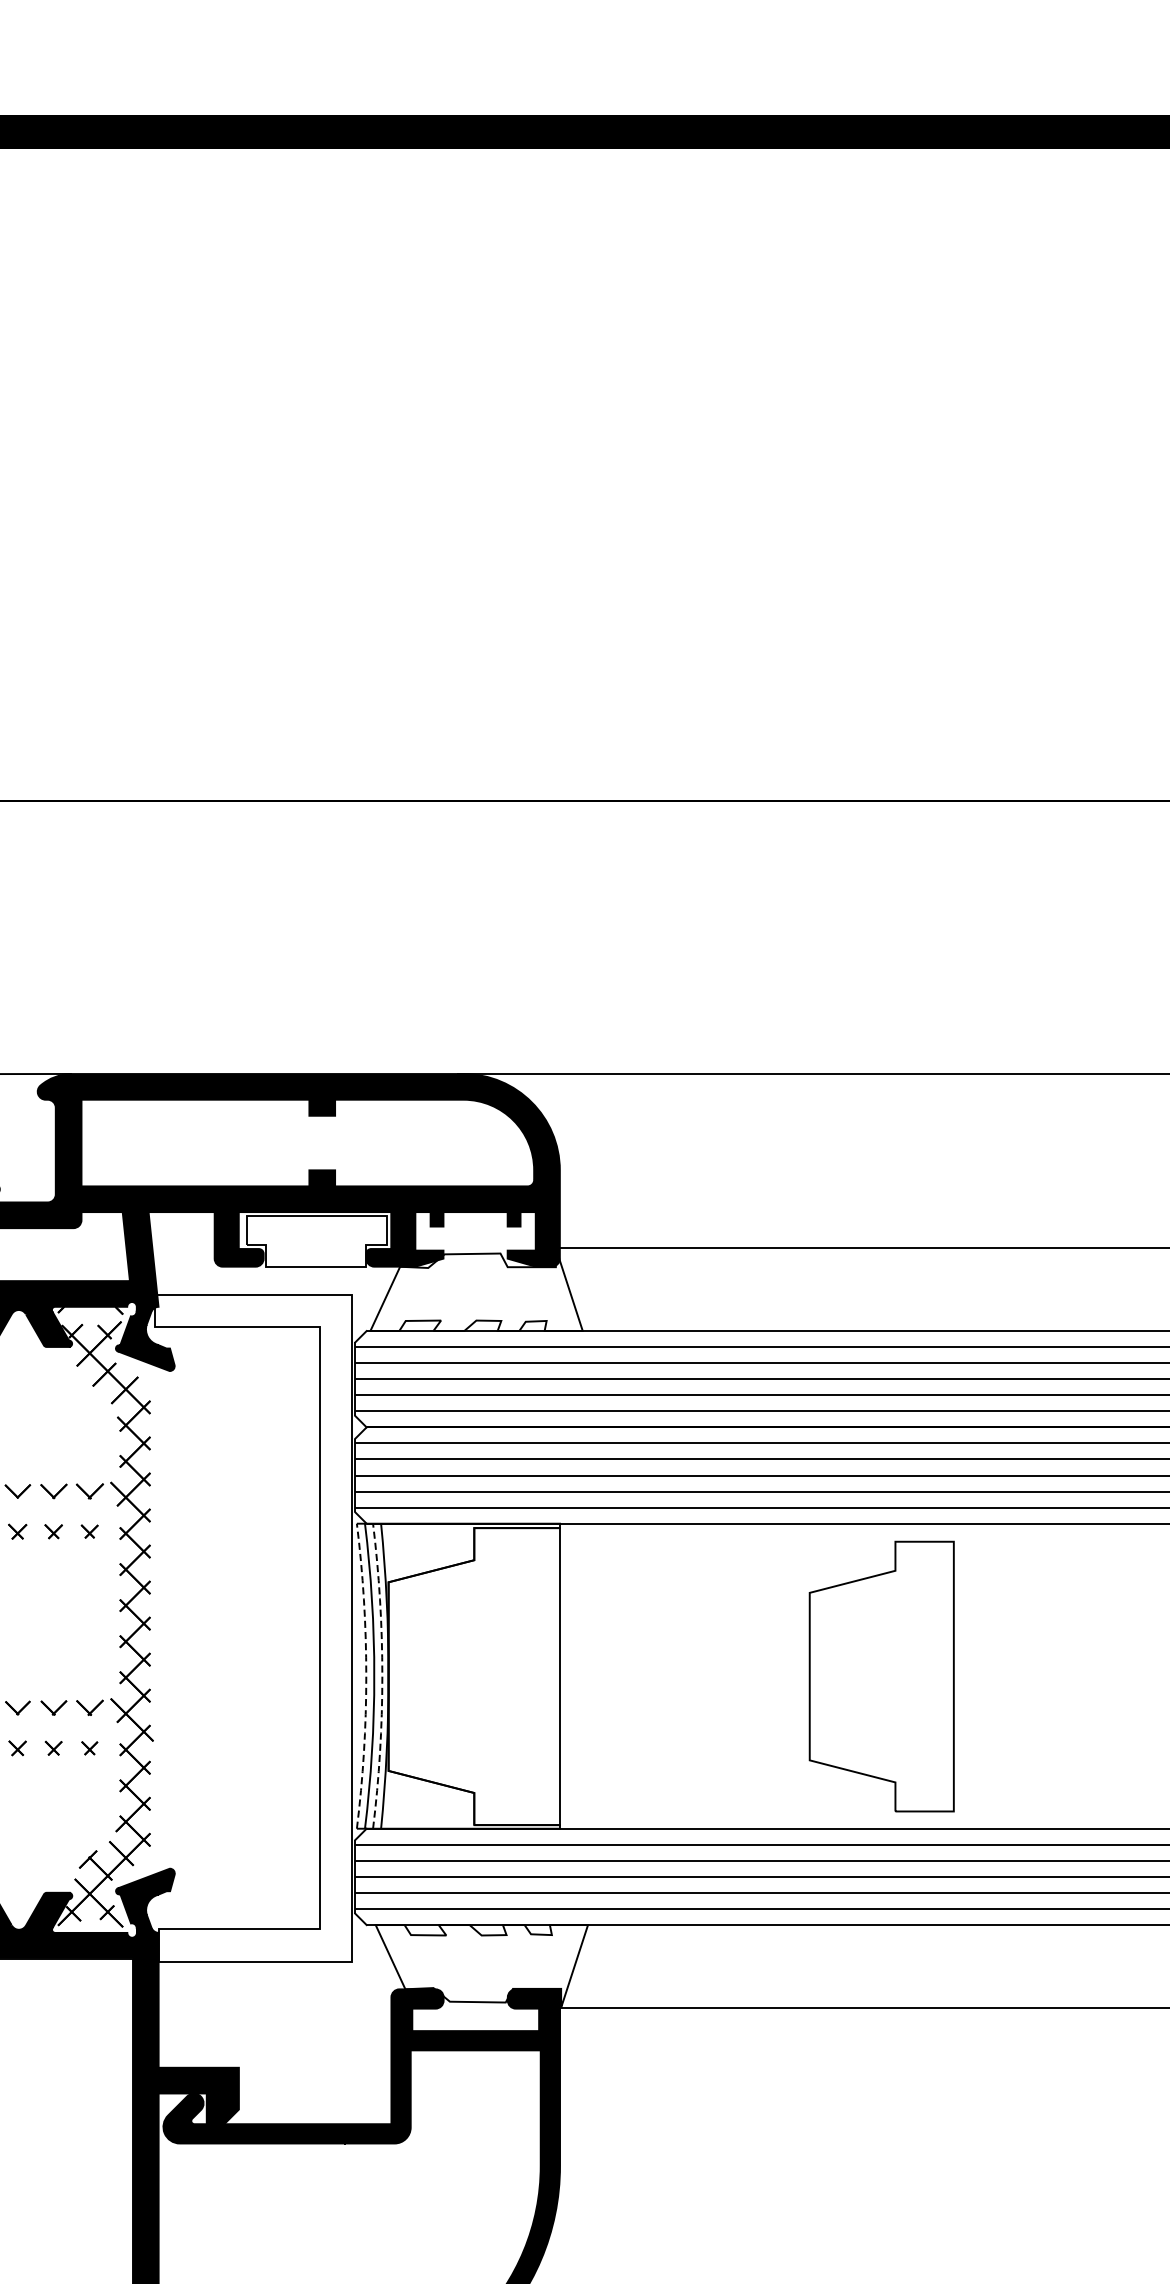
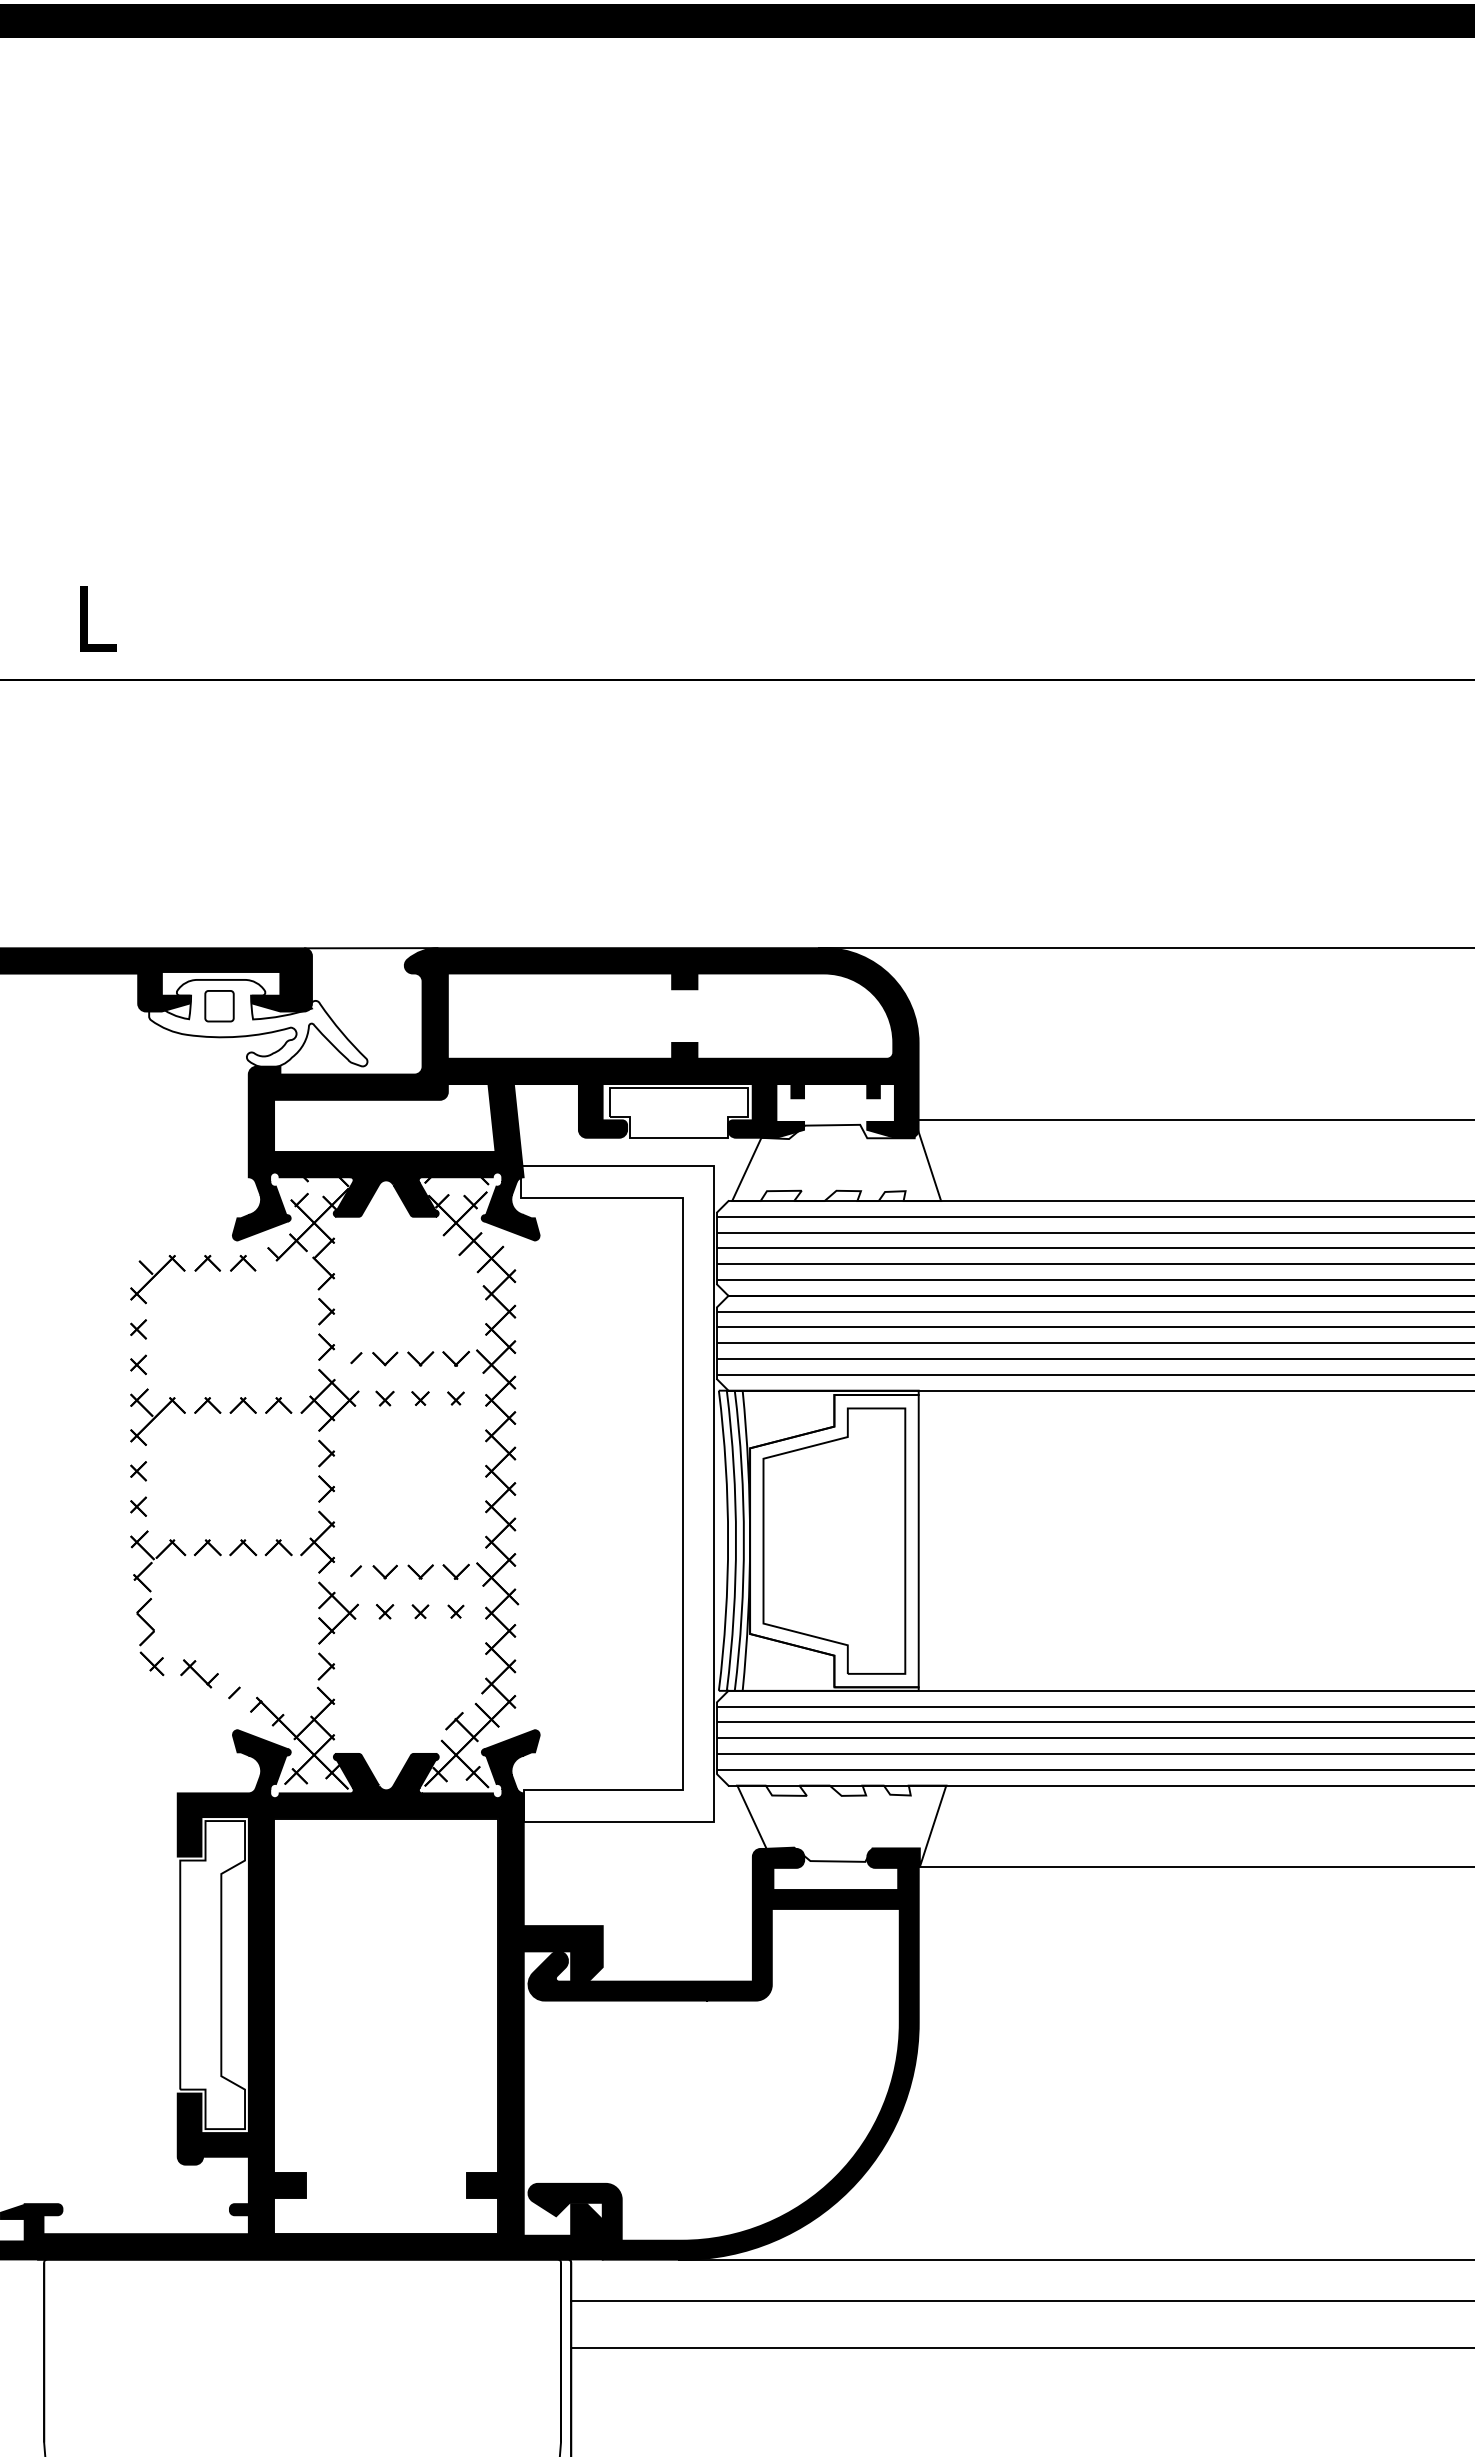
arc: (366, 1675) -> (728, 1540), dashed -> solid
arc: (381, 1675) -> (743, 1540), dashed -> solid
part: (881, 1675) -> (834, 1540), moved

